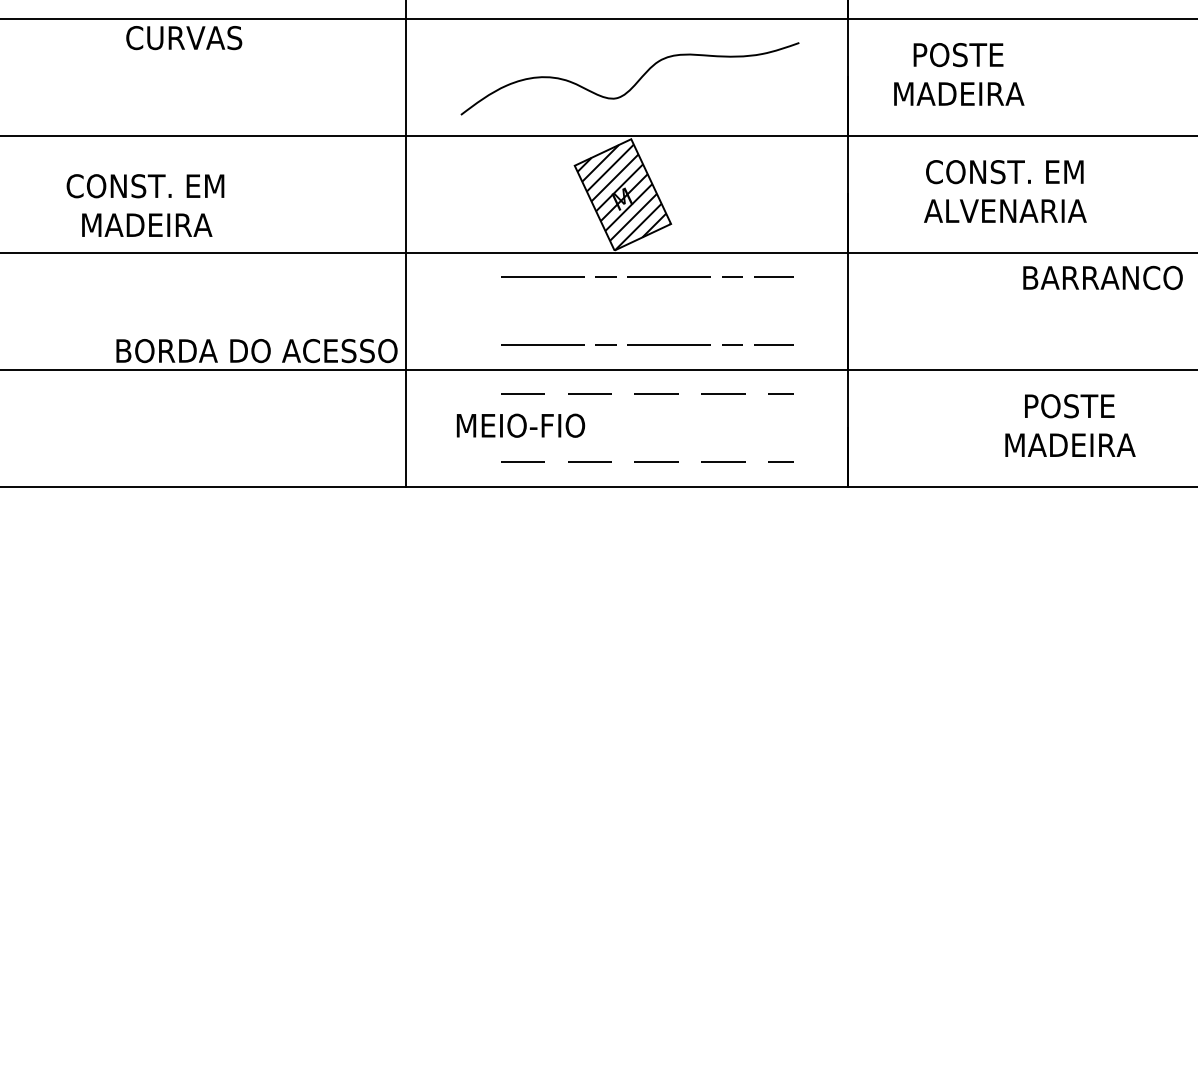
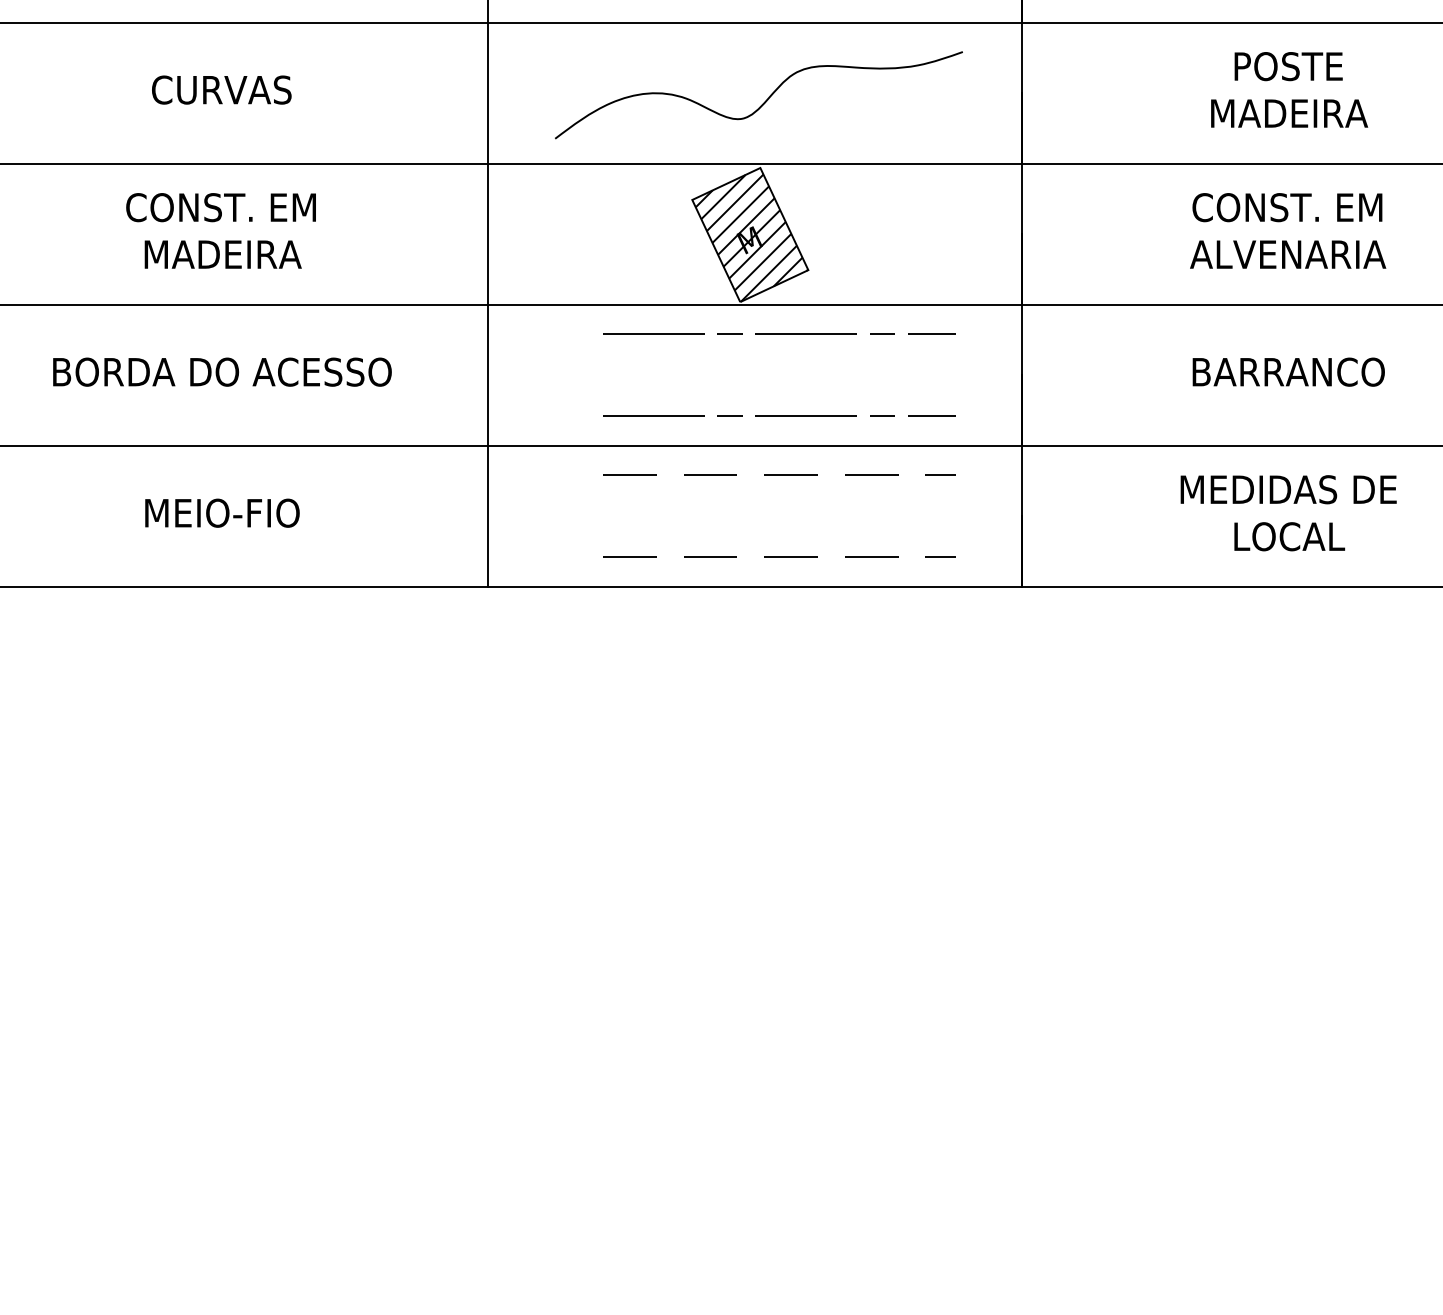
text: (183, 37) -> (221, 89), moved
text: (959, 74) -> (1289, 89), moved
text: (1005, 191) -> (1288, 230), moved
text: (144, 205) -> (220, 230), moved
text: (1102, 277) -> (1288, 371), moved
text: (257, 350) -> (222, 371), moved
text: (520, 425) -> (222, 512), moved
text: (1069, 425) -> (1288, 513), POSTE MADEIRA -> MEDIDAS DE LOCAL

